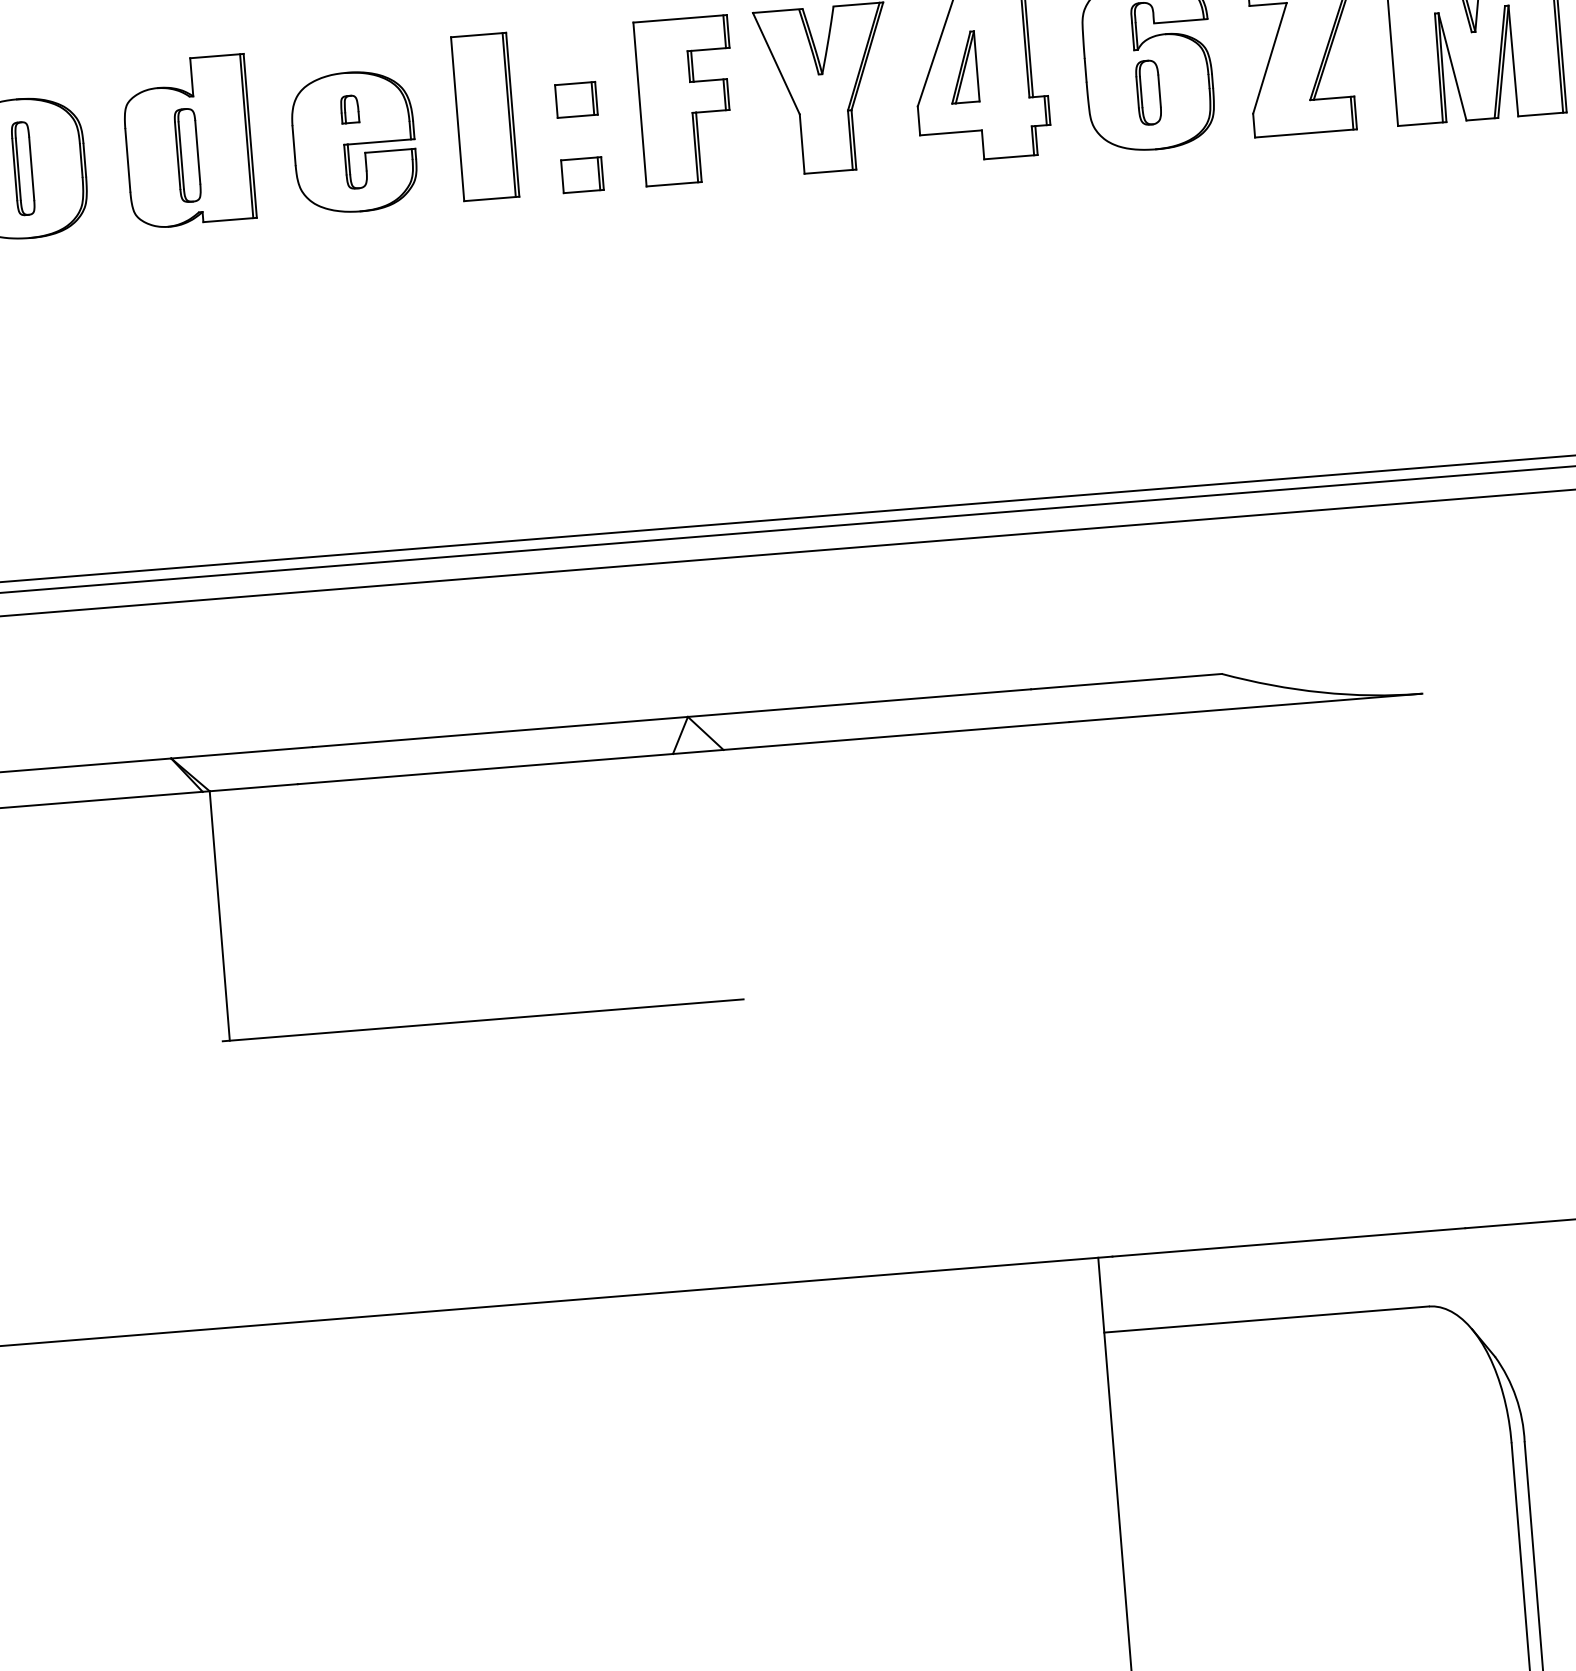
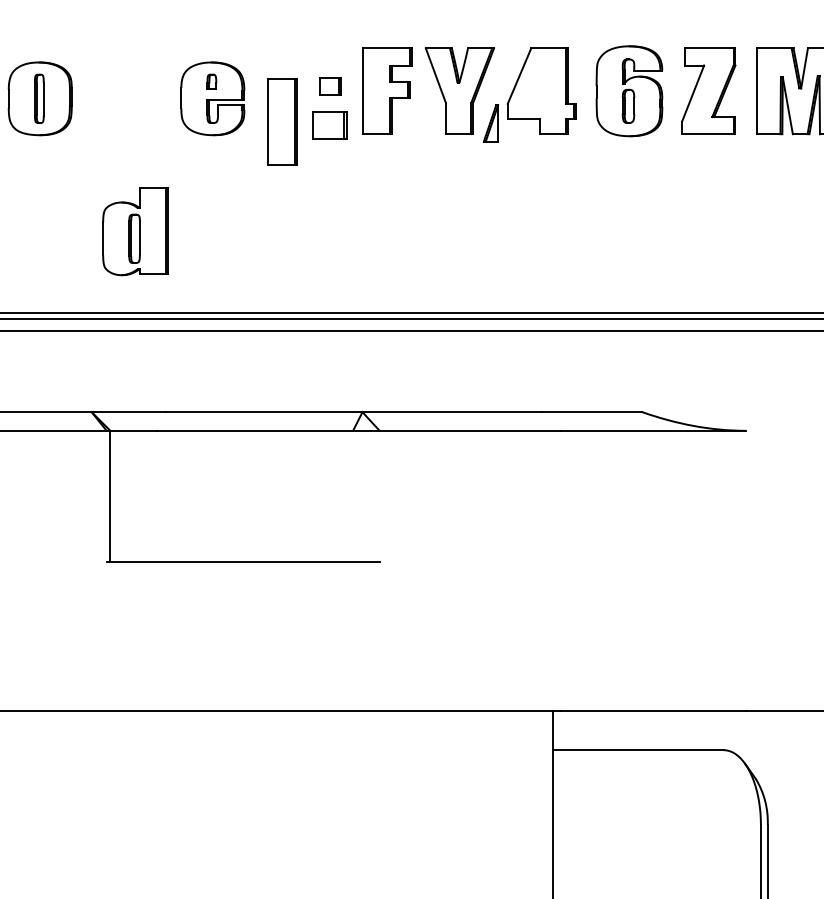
part: (962, 67) -> (490, 123), moved
part: (485, 115) -> (282, 121), moved
part: (188, 141) -> (135, 231), moved
part: (582, 174) -> (330, 125), size x1.6

